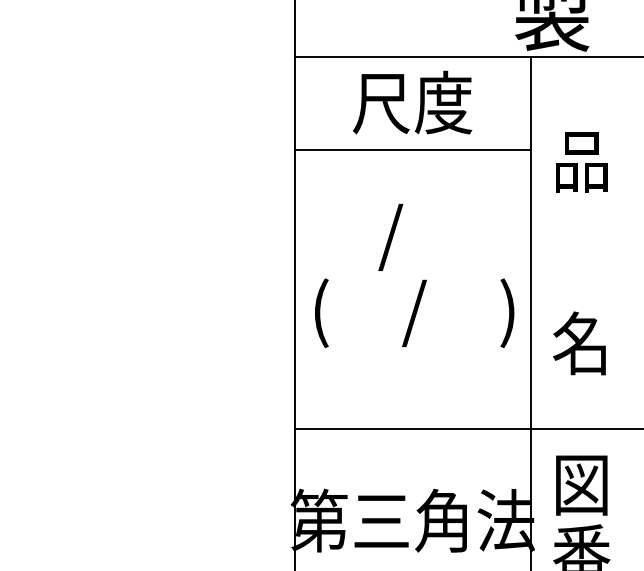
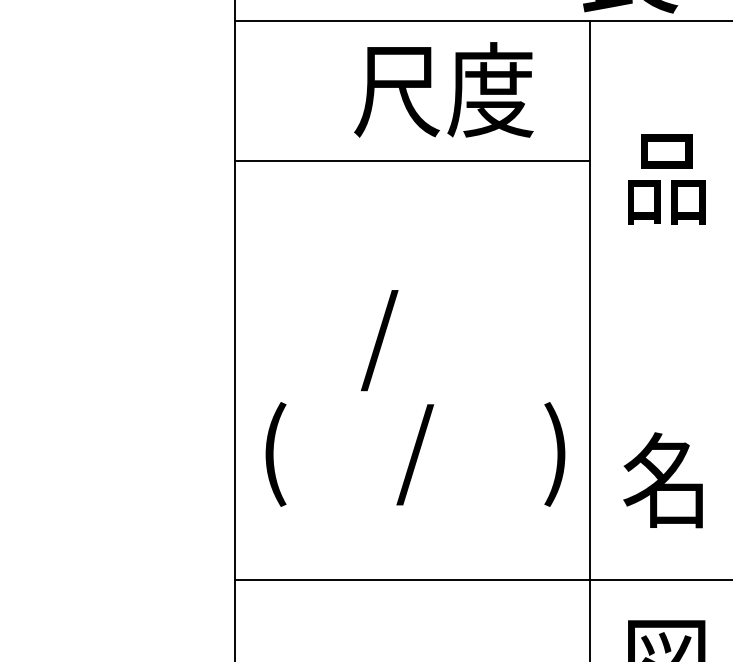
text: (412, 102) -> (443, 89), moved
text: (414, 275) -> (415, 397), moved
text: (579, 343) -> (663, 480), moved

